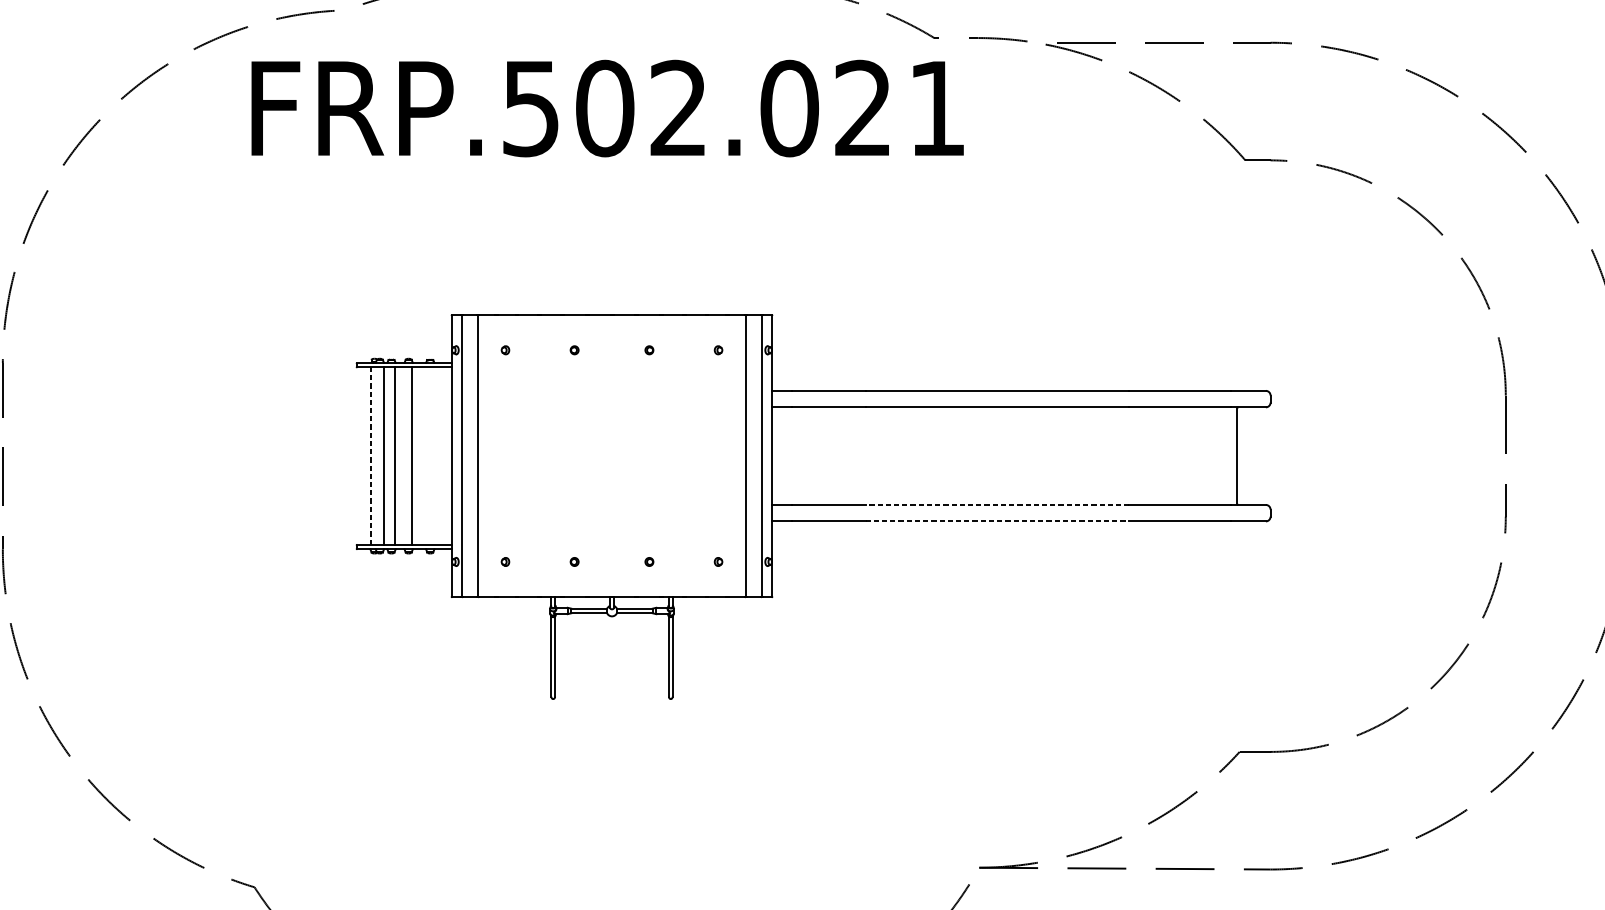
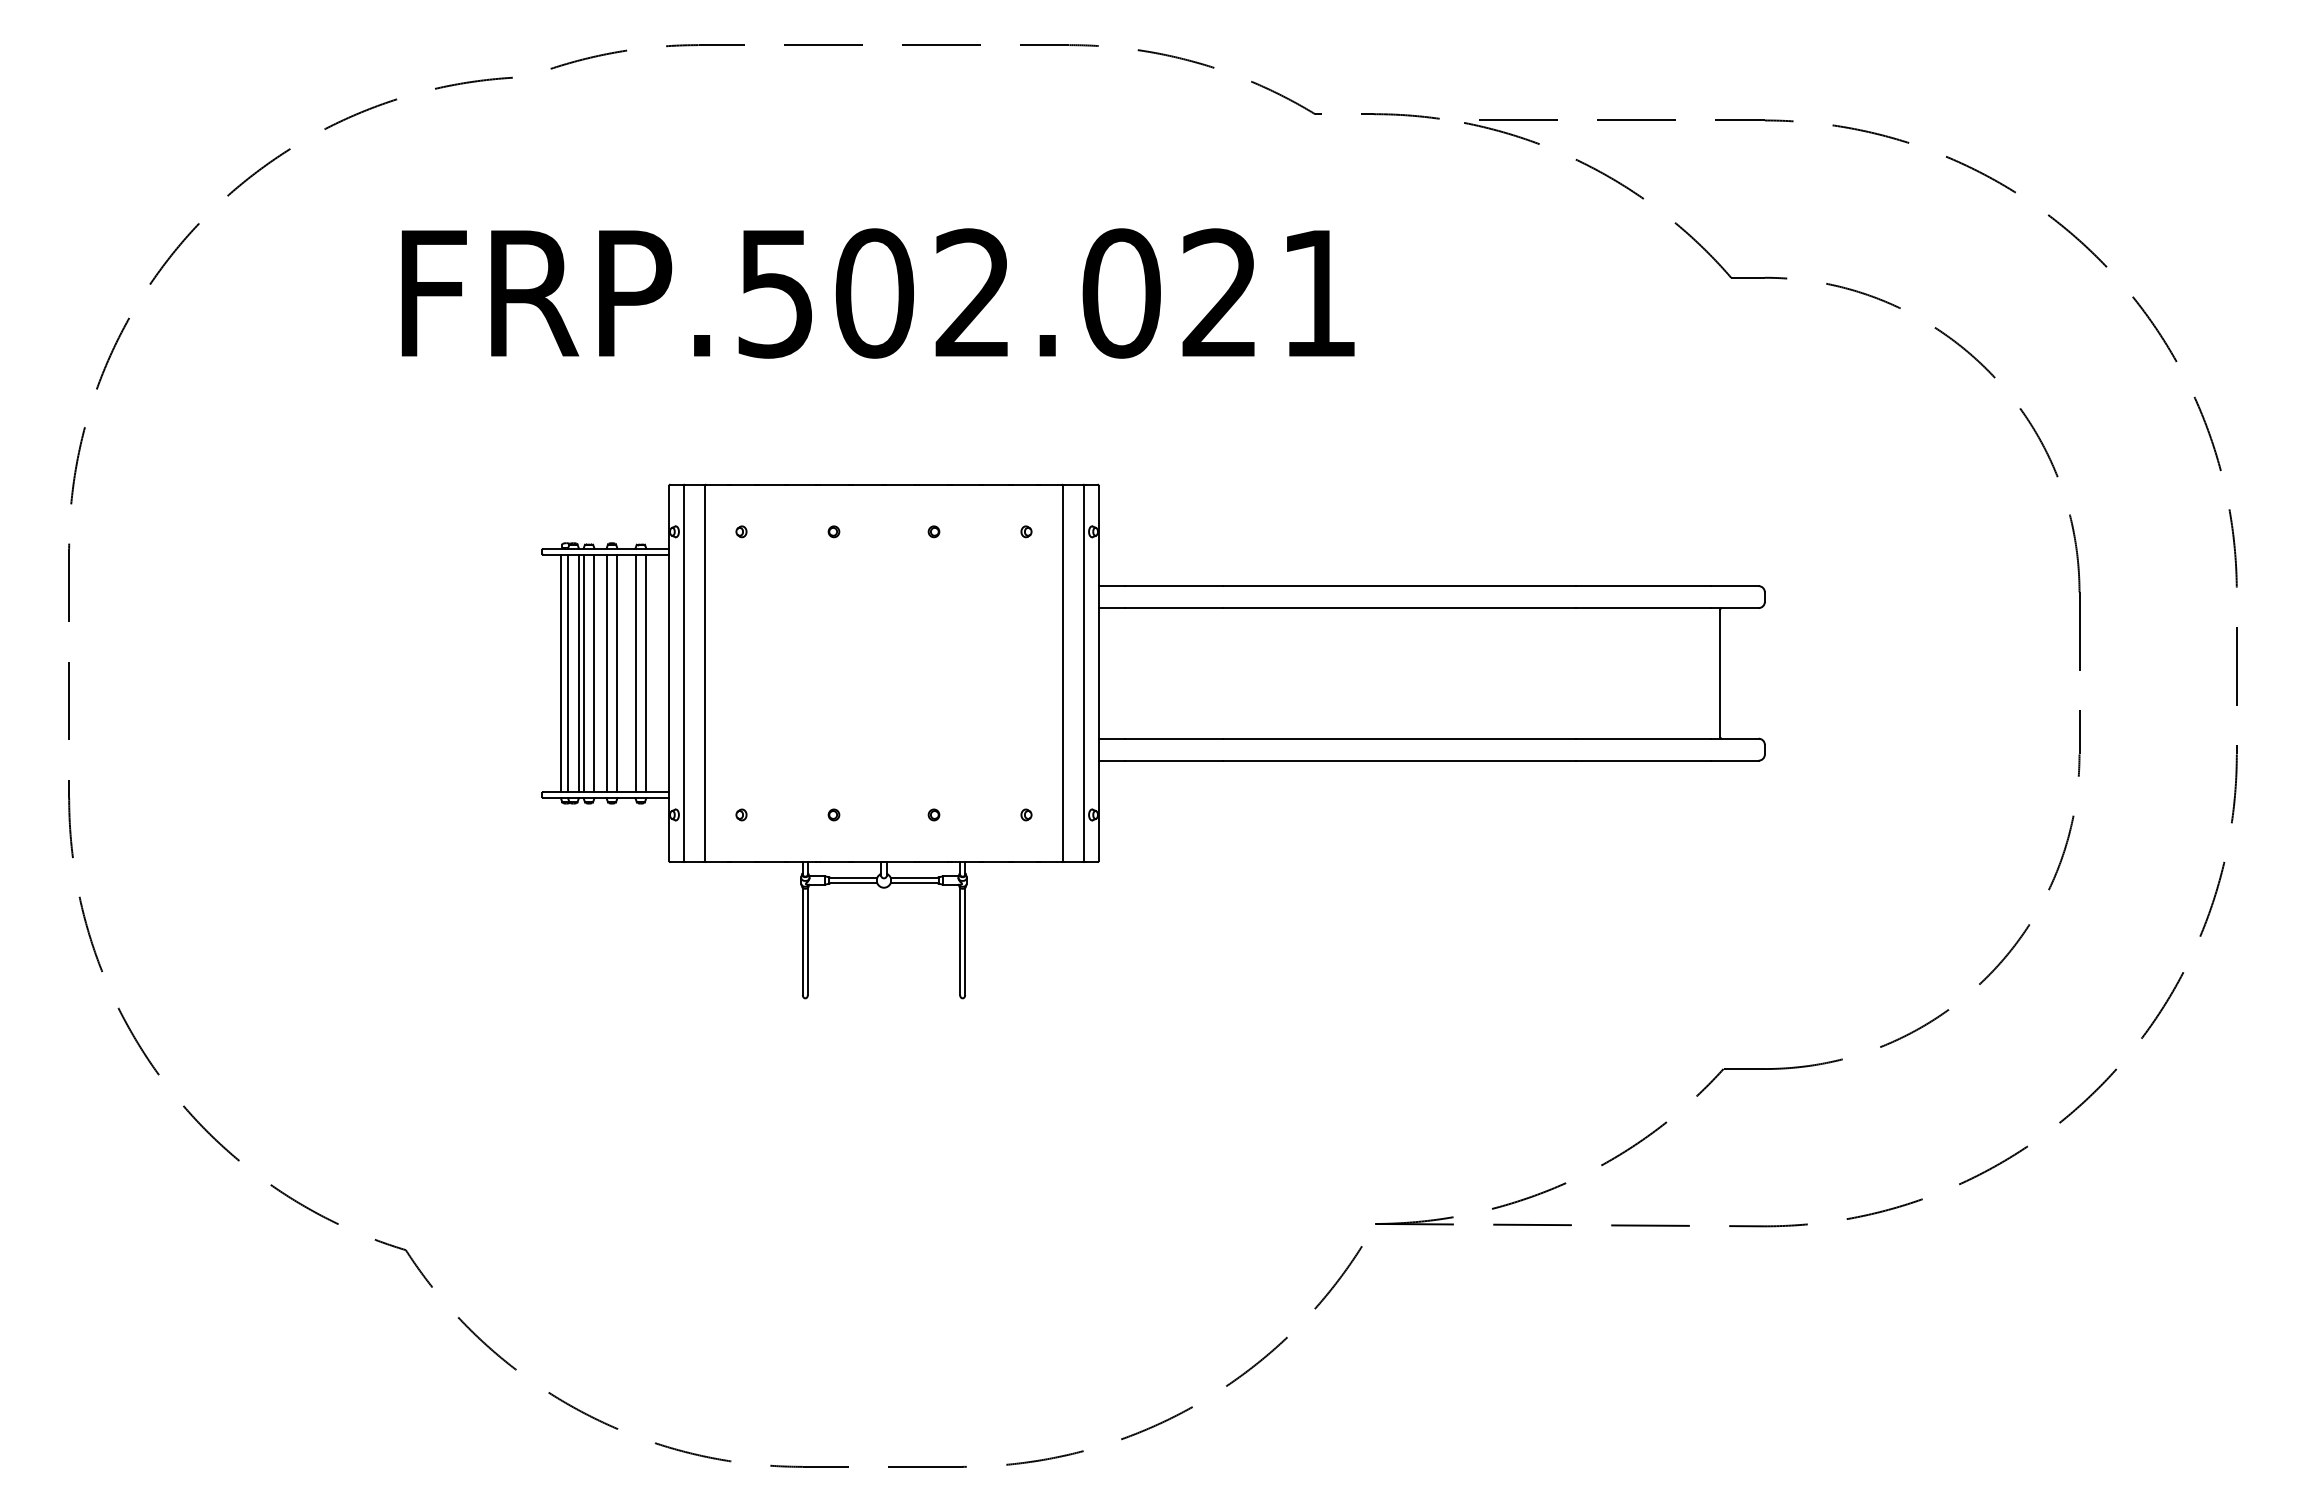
text: (607, 108) -> (877, 293), moved
line: (370, 456) -> (561, 673), dashed -> solid
line: (376, 456) -> (568, 673), added
line: (388, 456) -> (584, 673), added
line: (404, 456) -> (606, 673), added
line: (426, 456) -> (635, 673), added
line: (433, 456) -> (645, 673), added
line: (997, 504) -> (1399, 738), dashed -> solid
line: (997, 521) -> (1399, 760), dashed -> solid

